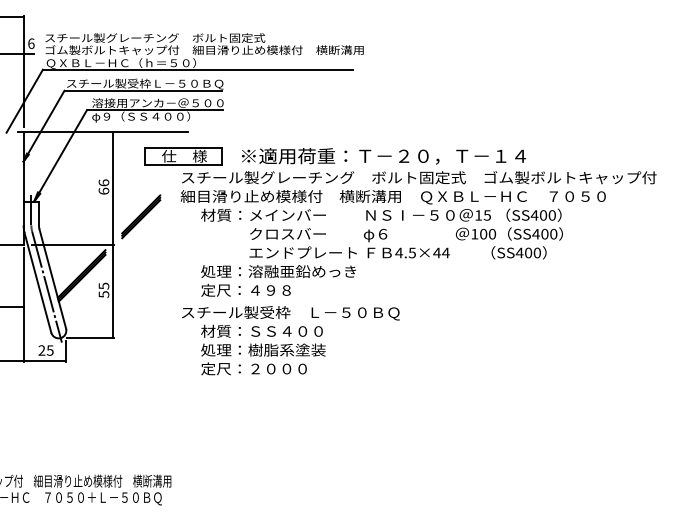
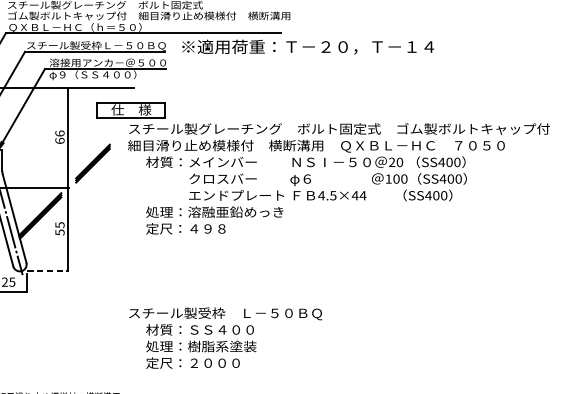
text: (383, 156) -> (307, 47), moved
text: (483, 215) -> (396, 162), 15 -> 20
line: (91, 338) -> (48, 271), solid -> dashed
text: (290, 340) -> (225, 337), moved

